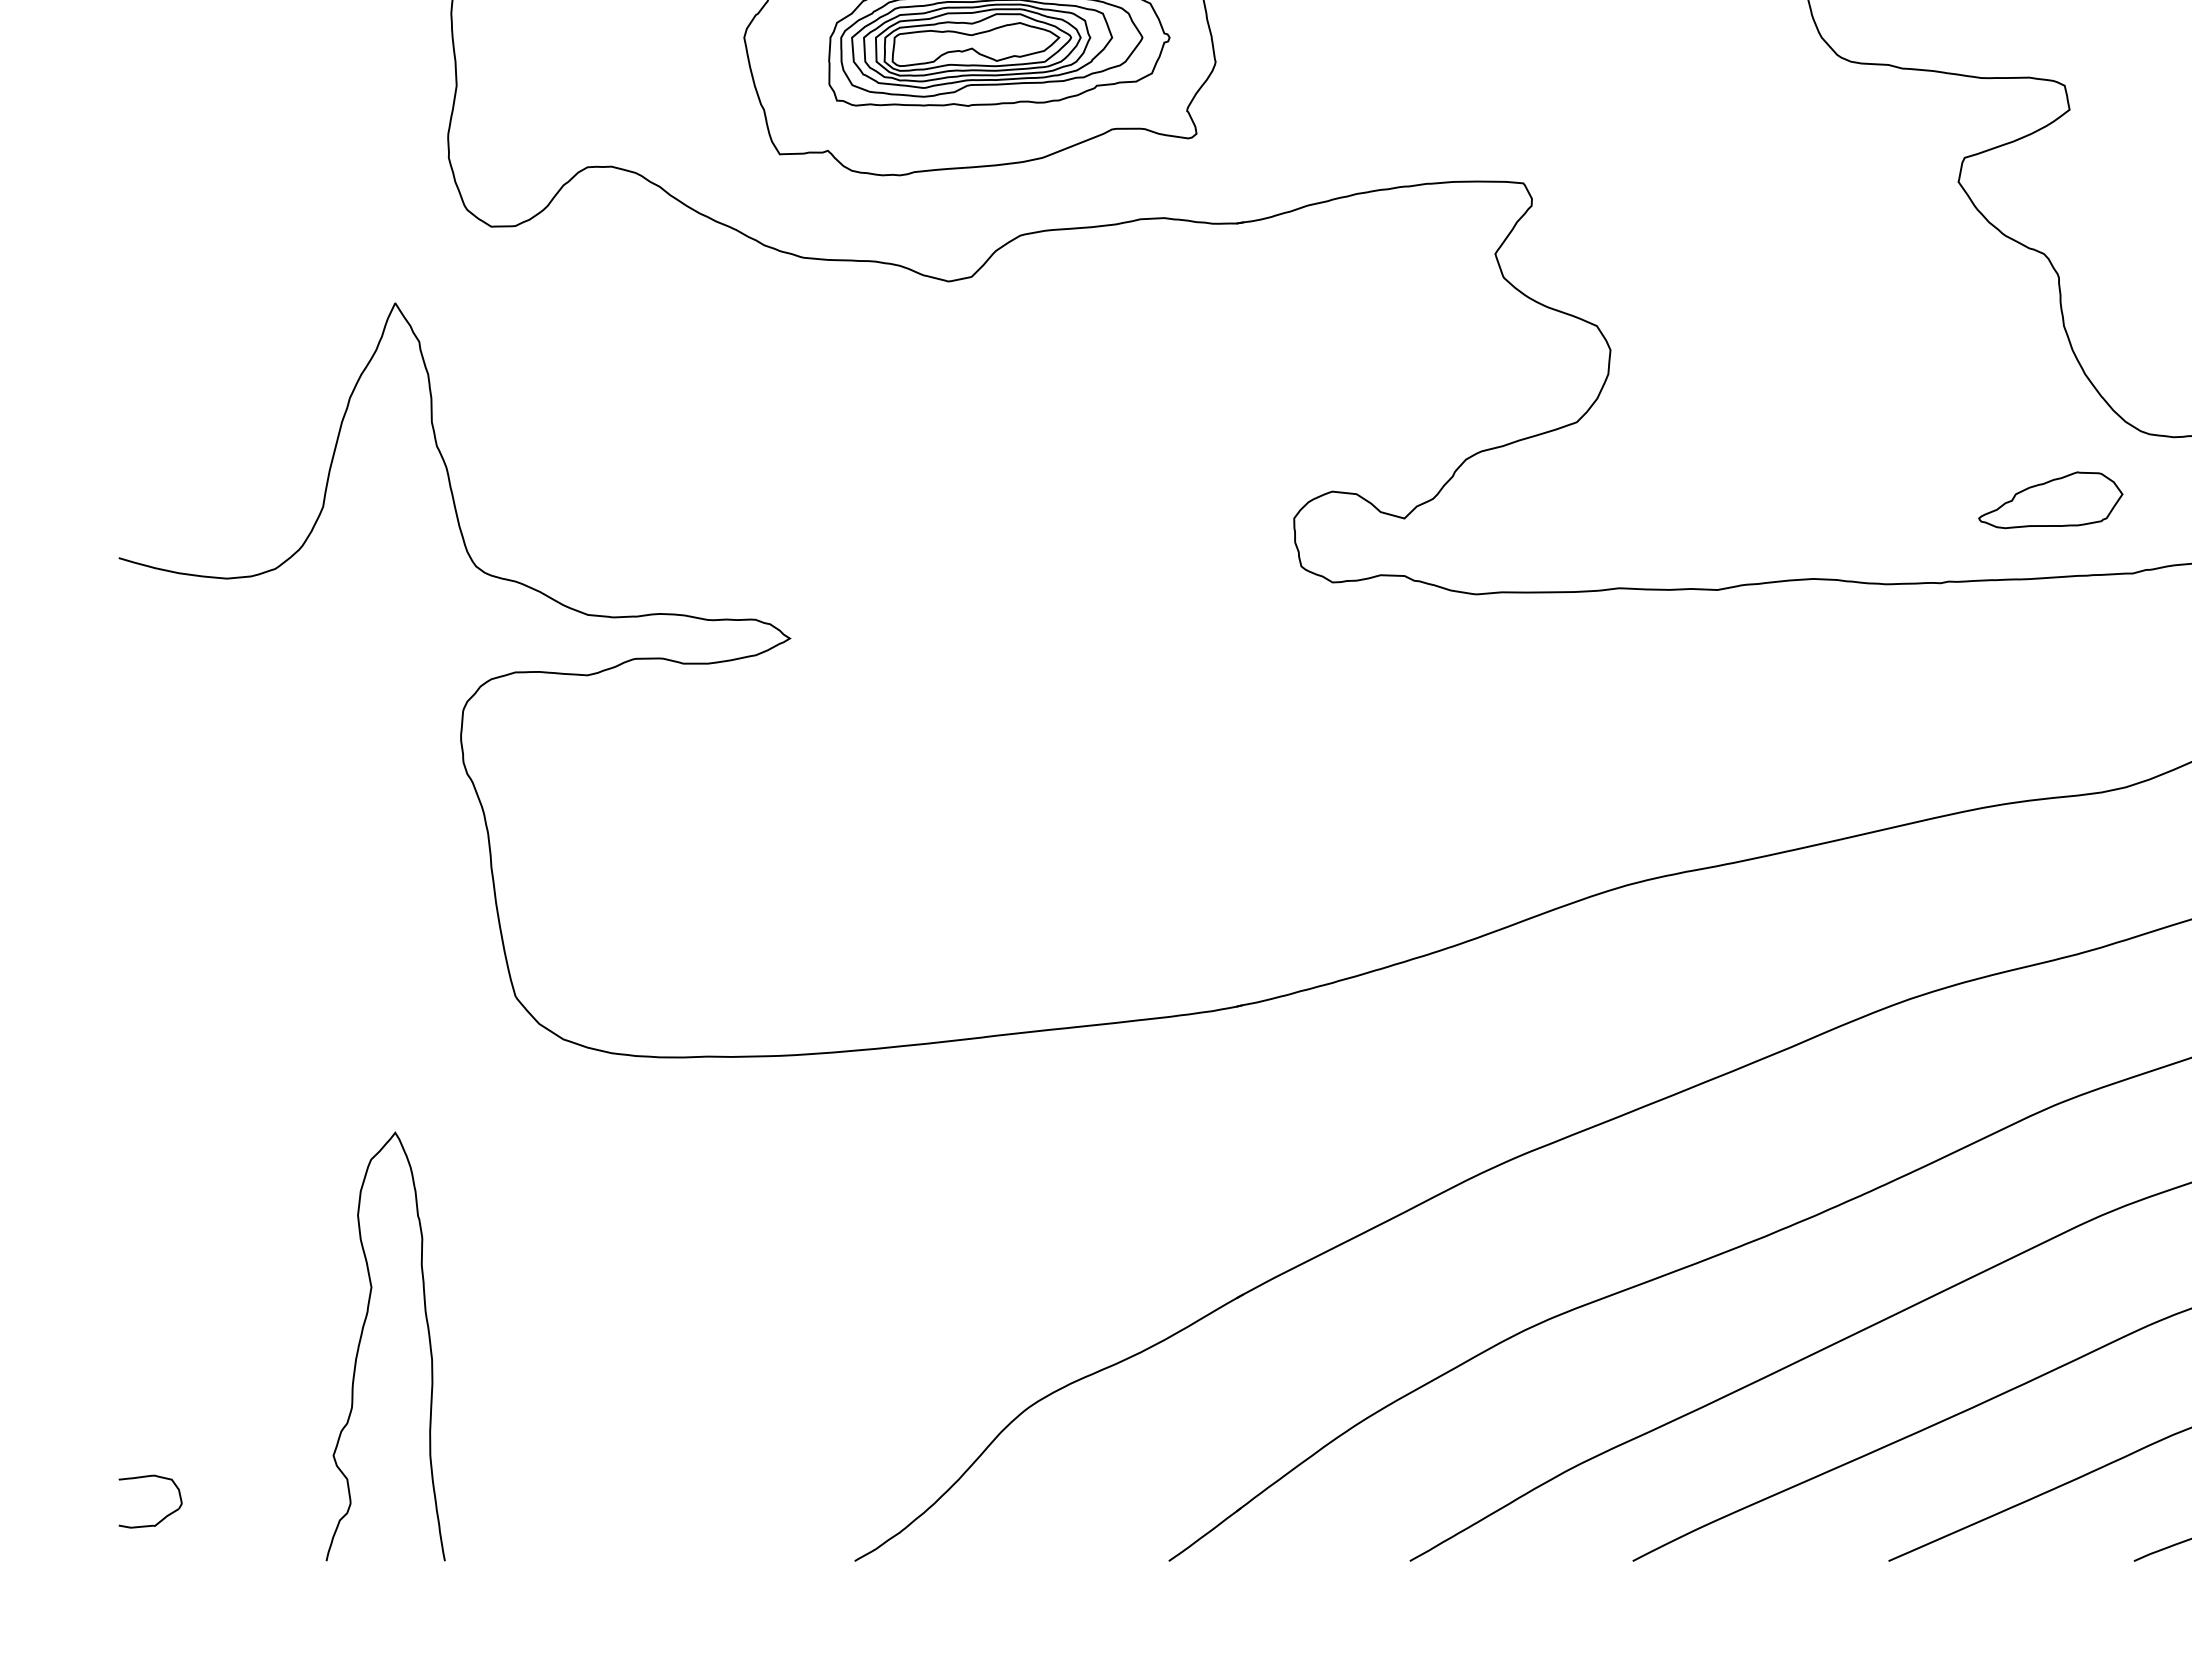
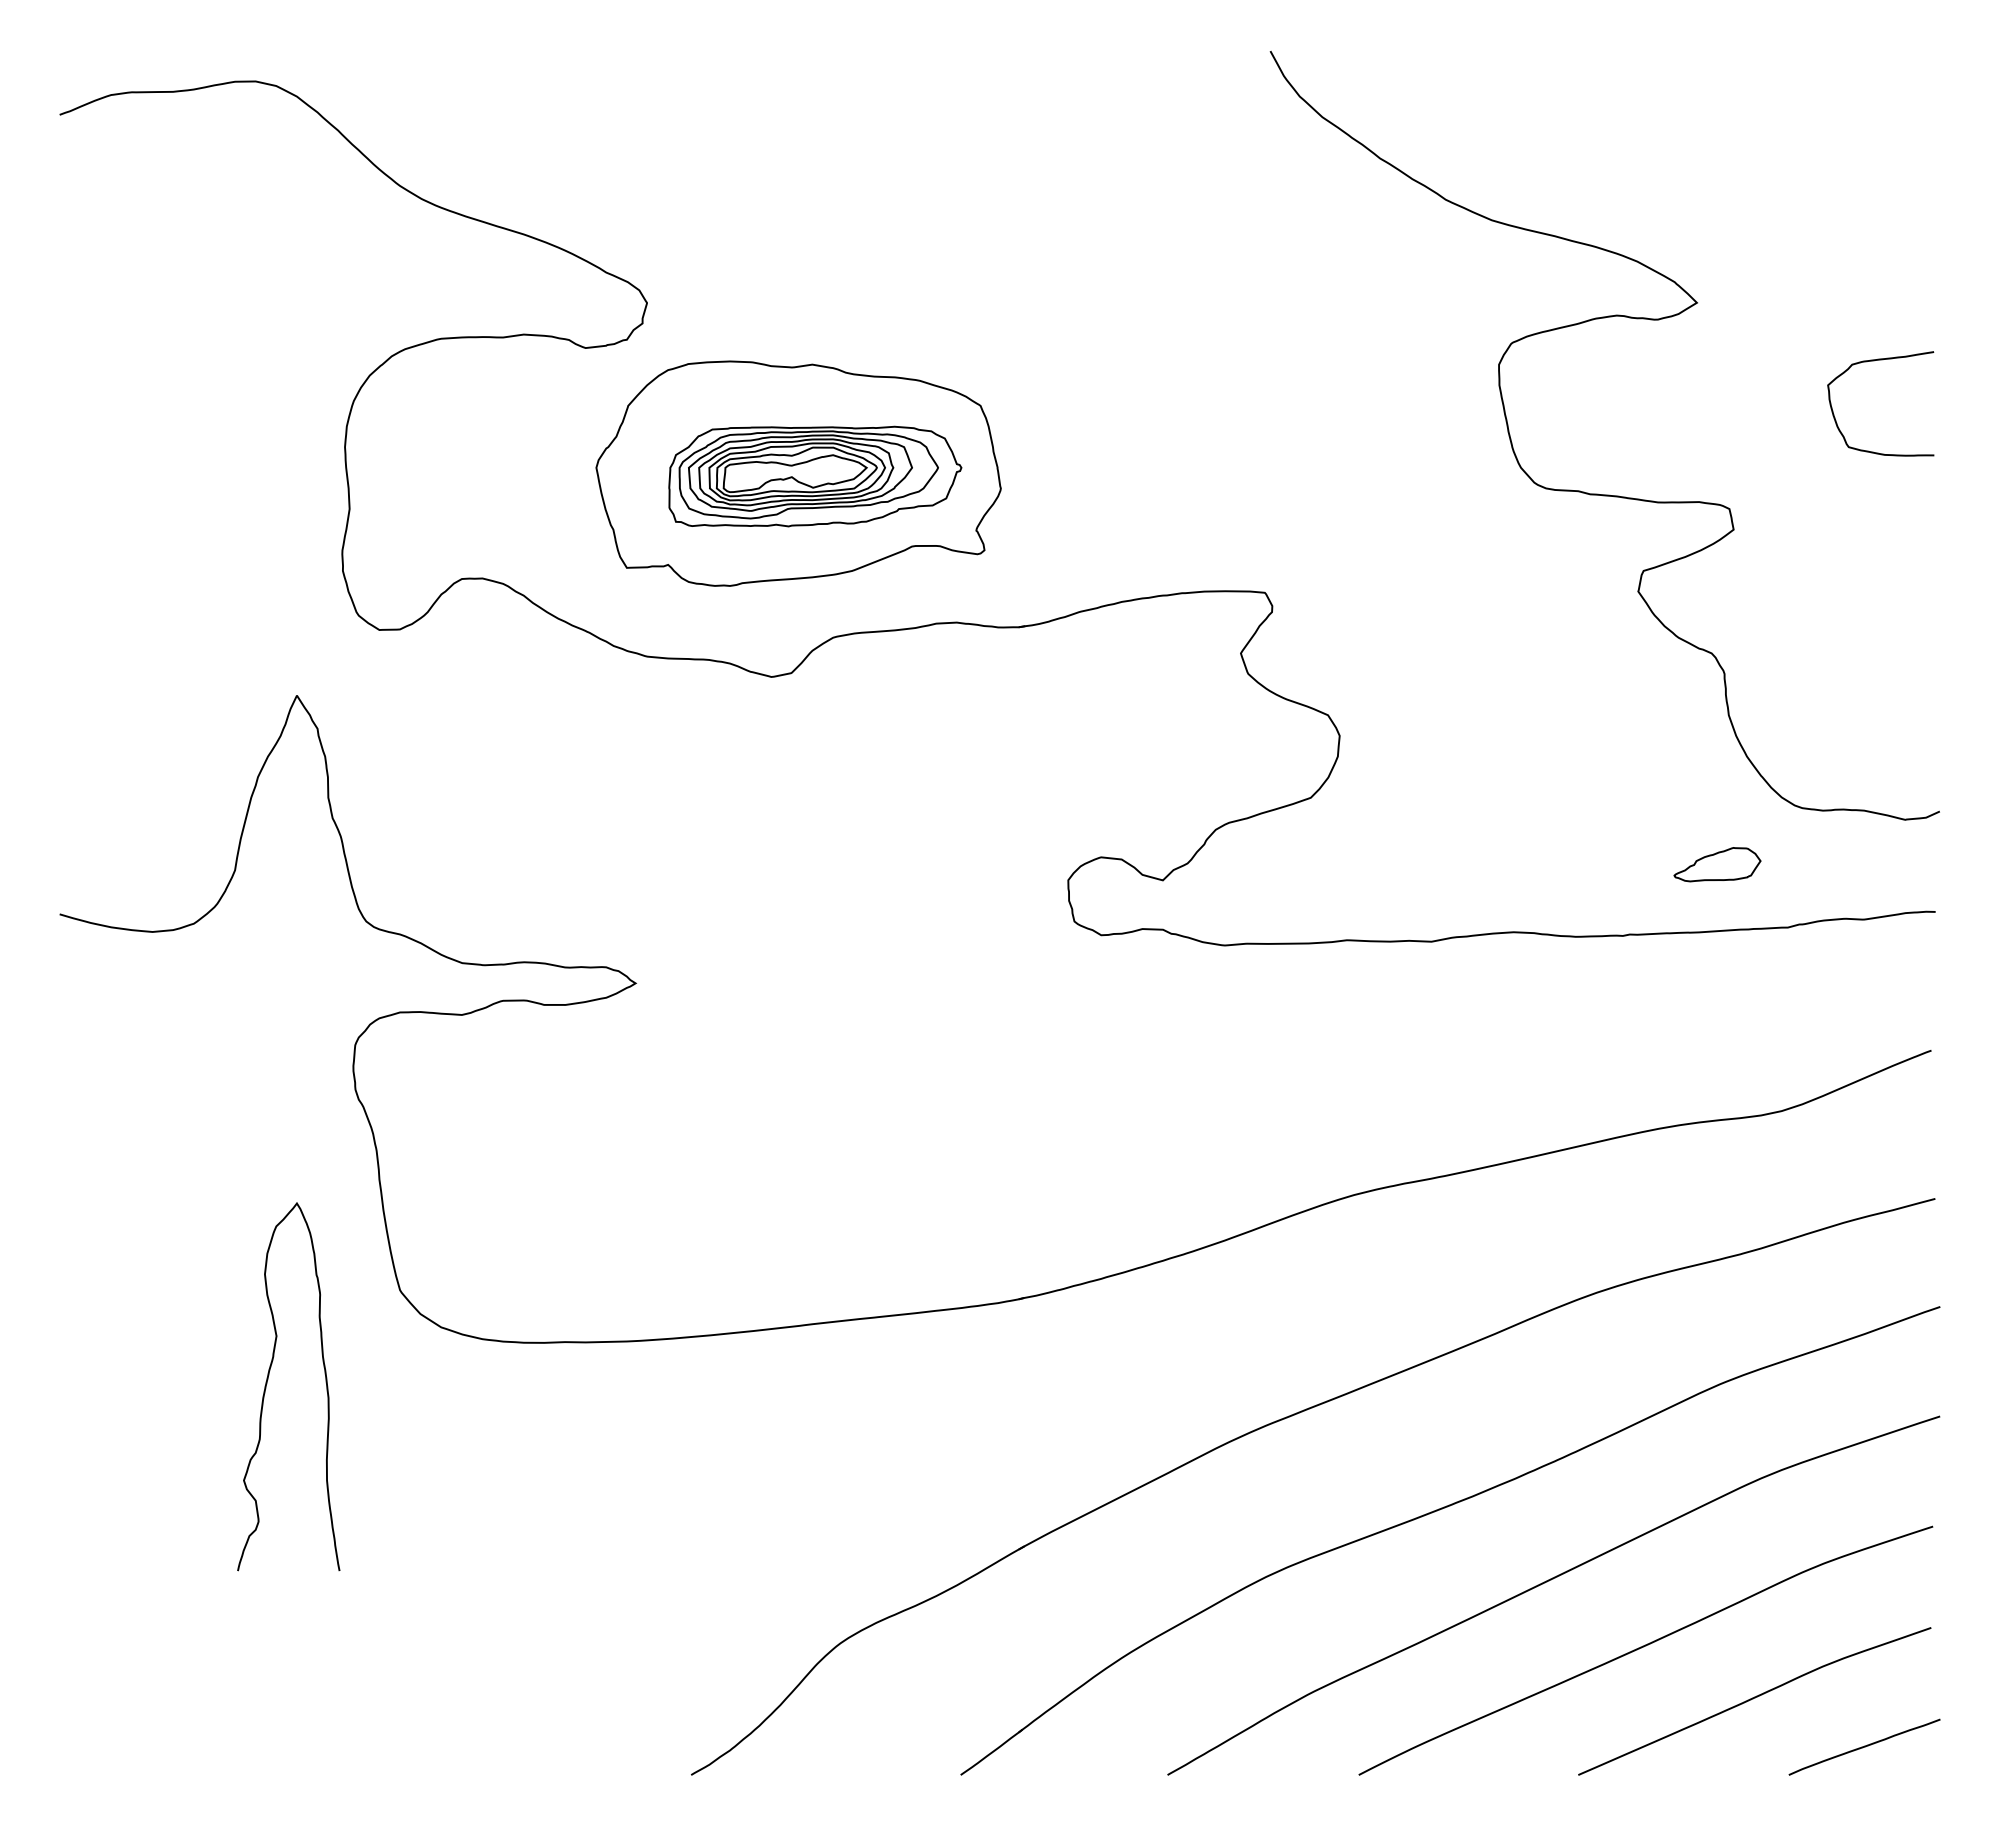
part: (2050, 500) -> (1717, 864), size x0.7
curve: (360, 1343) -> (267, 1384), moved
part: (160, 1519) -> (95, 1739), removed

